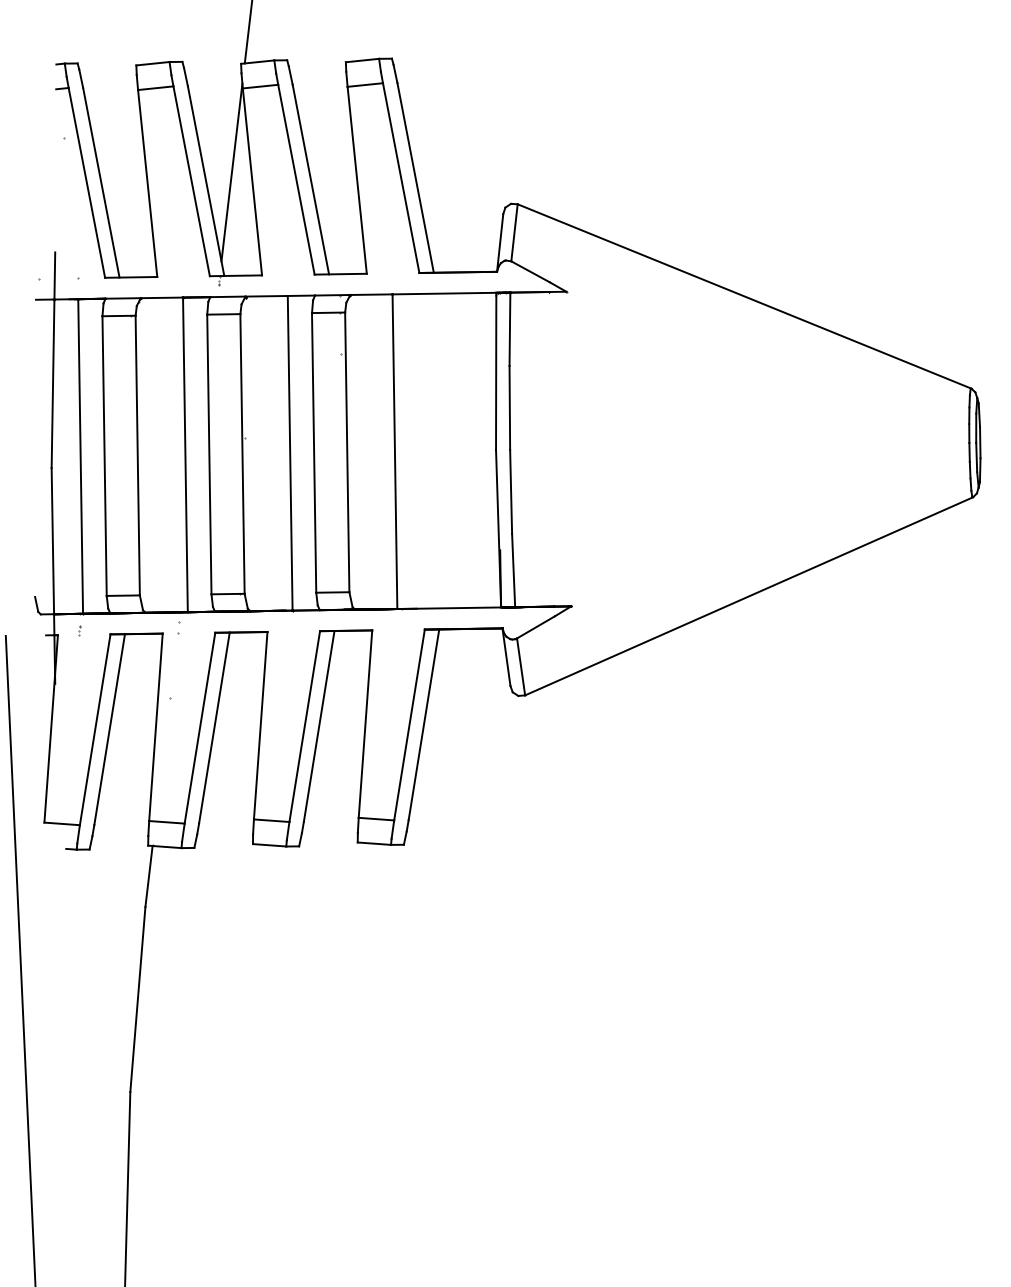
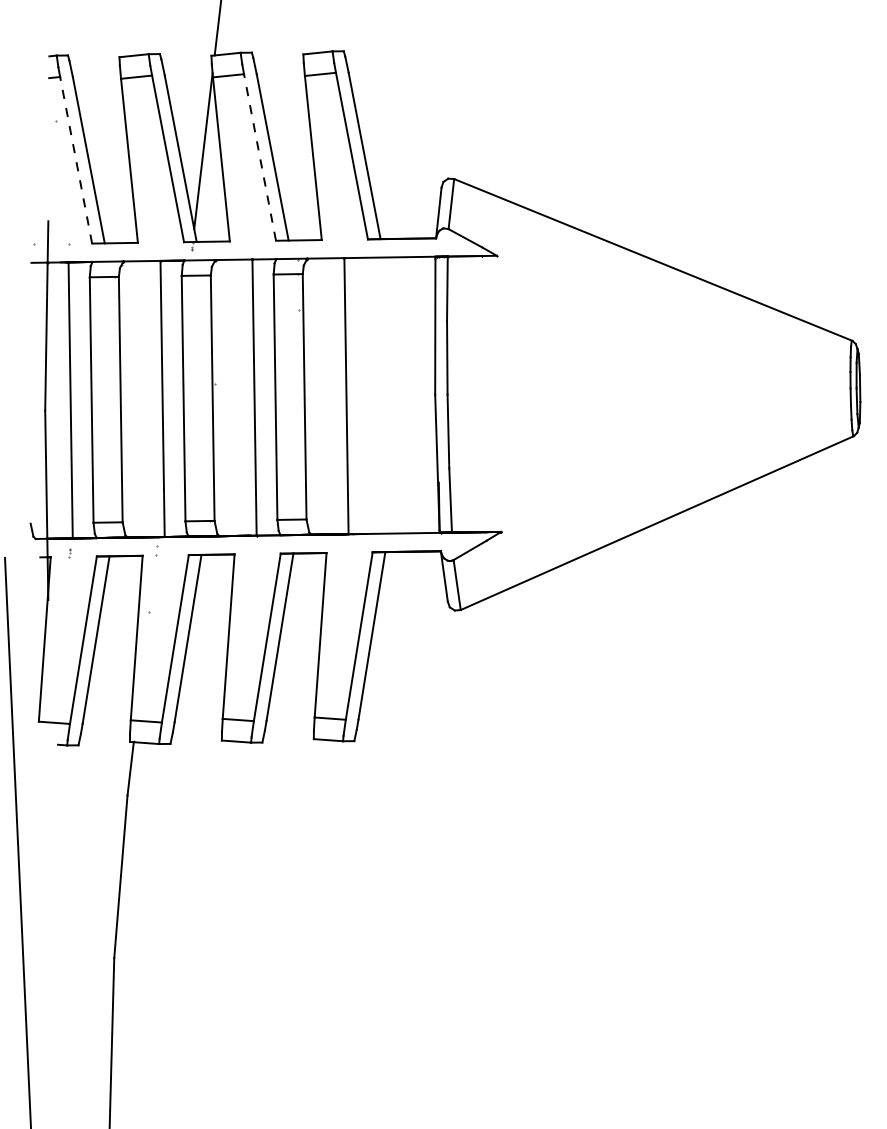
line: (296, 179) -> (260, 157), solid -> dashed
line: (87, 183) -> (76, 160), solid -> dashed

